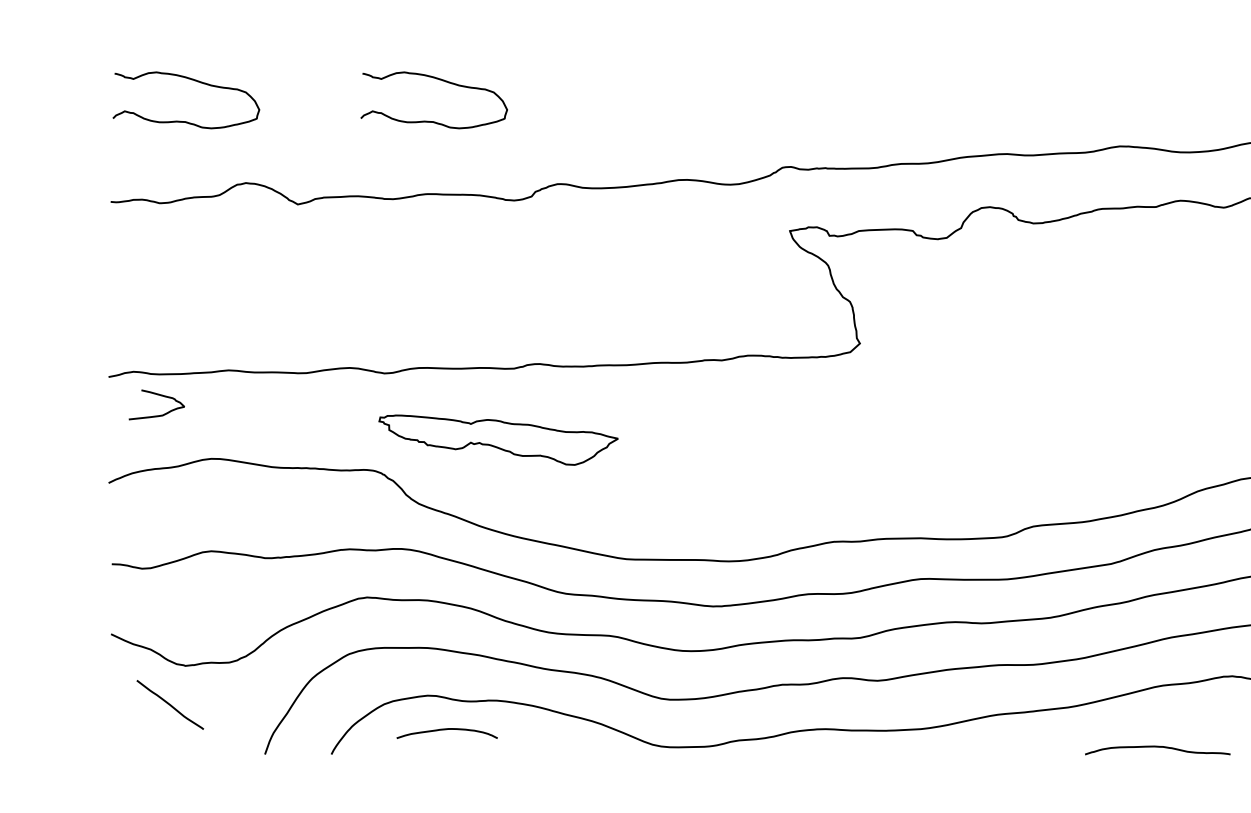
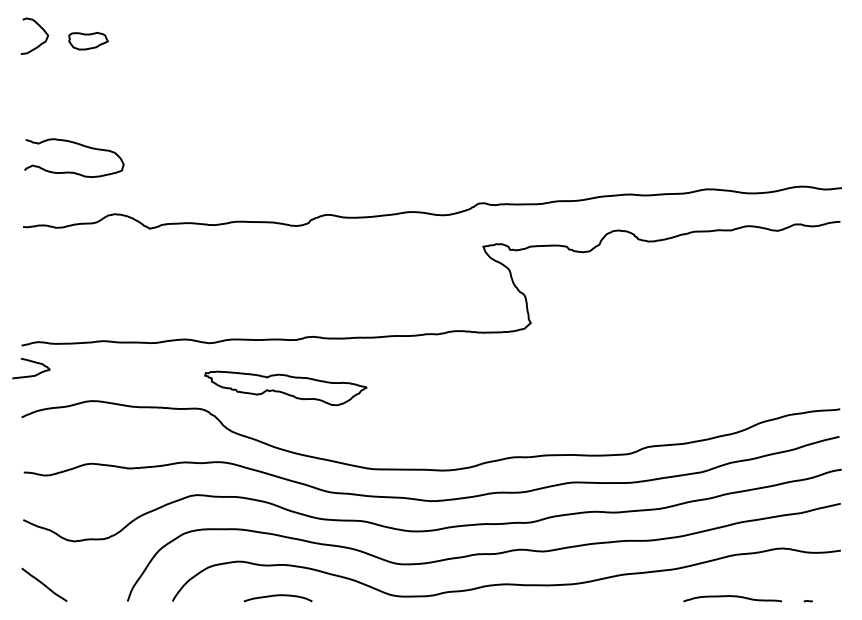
curve: (441, 81) -> (247, 145), removed
curve: (157, 395) -> (31, 362), moved
line: (170, 704) -> (44, 584), moved
curve: (446, 730) -> (277, 596), moved

